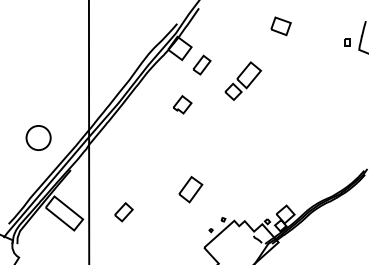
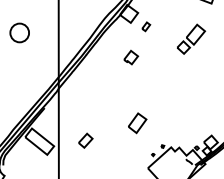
part: (201, 64) -> (145, 26), size x0.6
part: (243, 80) -> (191, 38), moved
circle: (38, 137) -> (19, 32), moved

